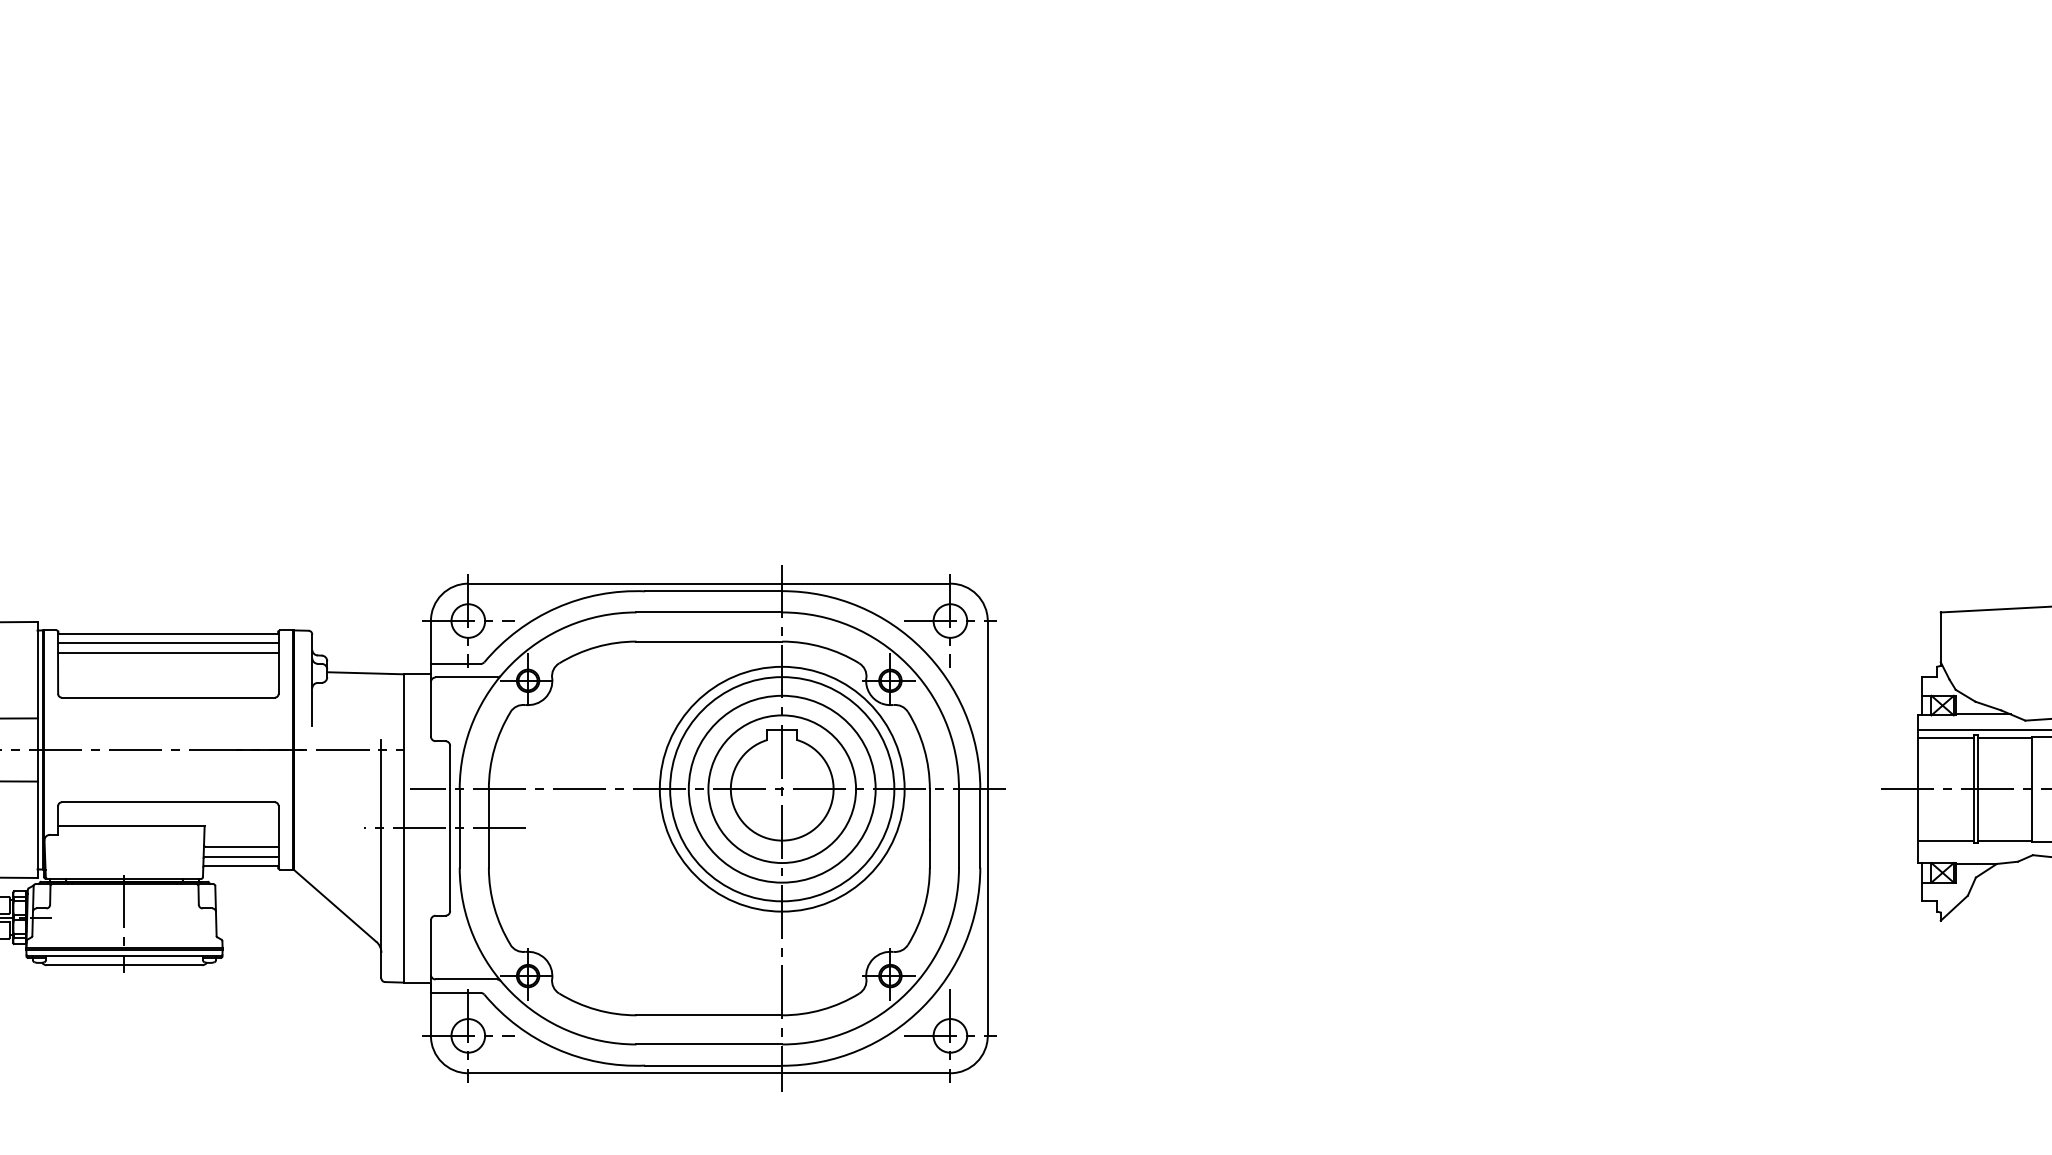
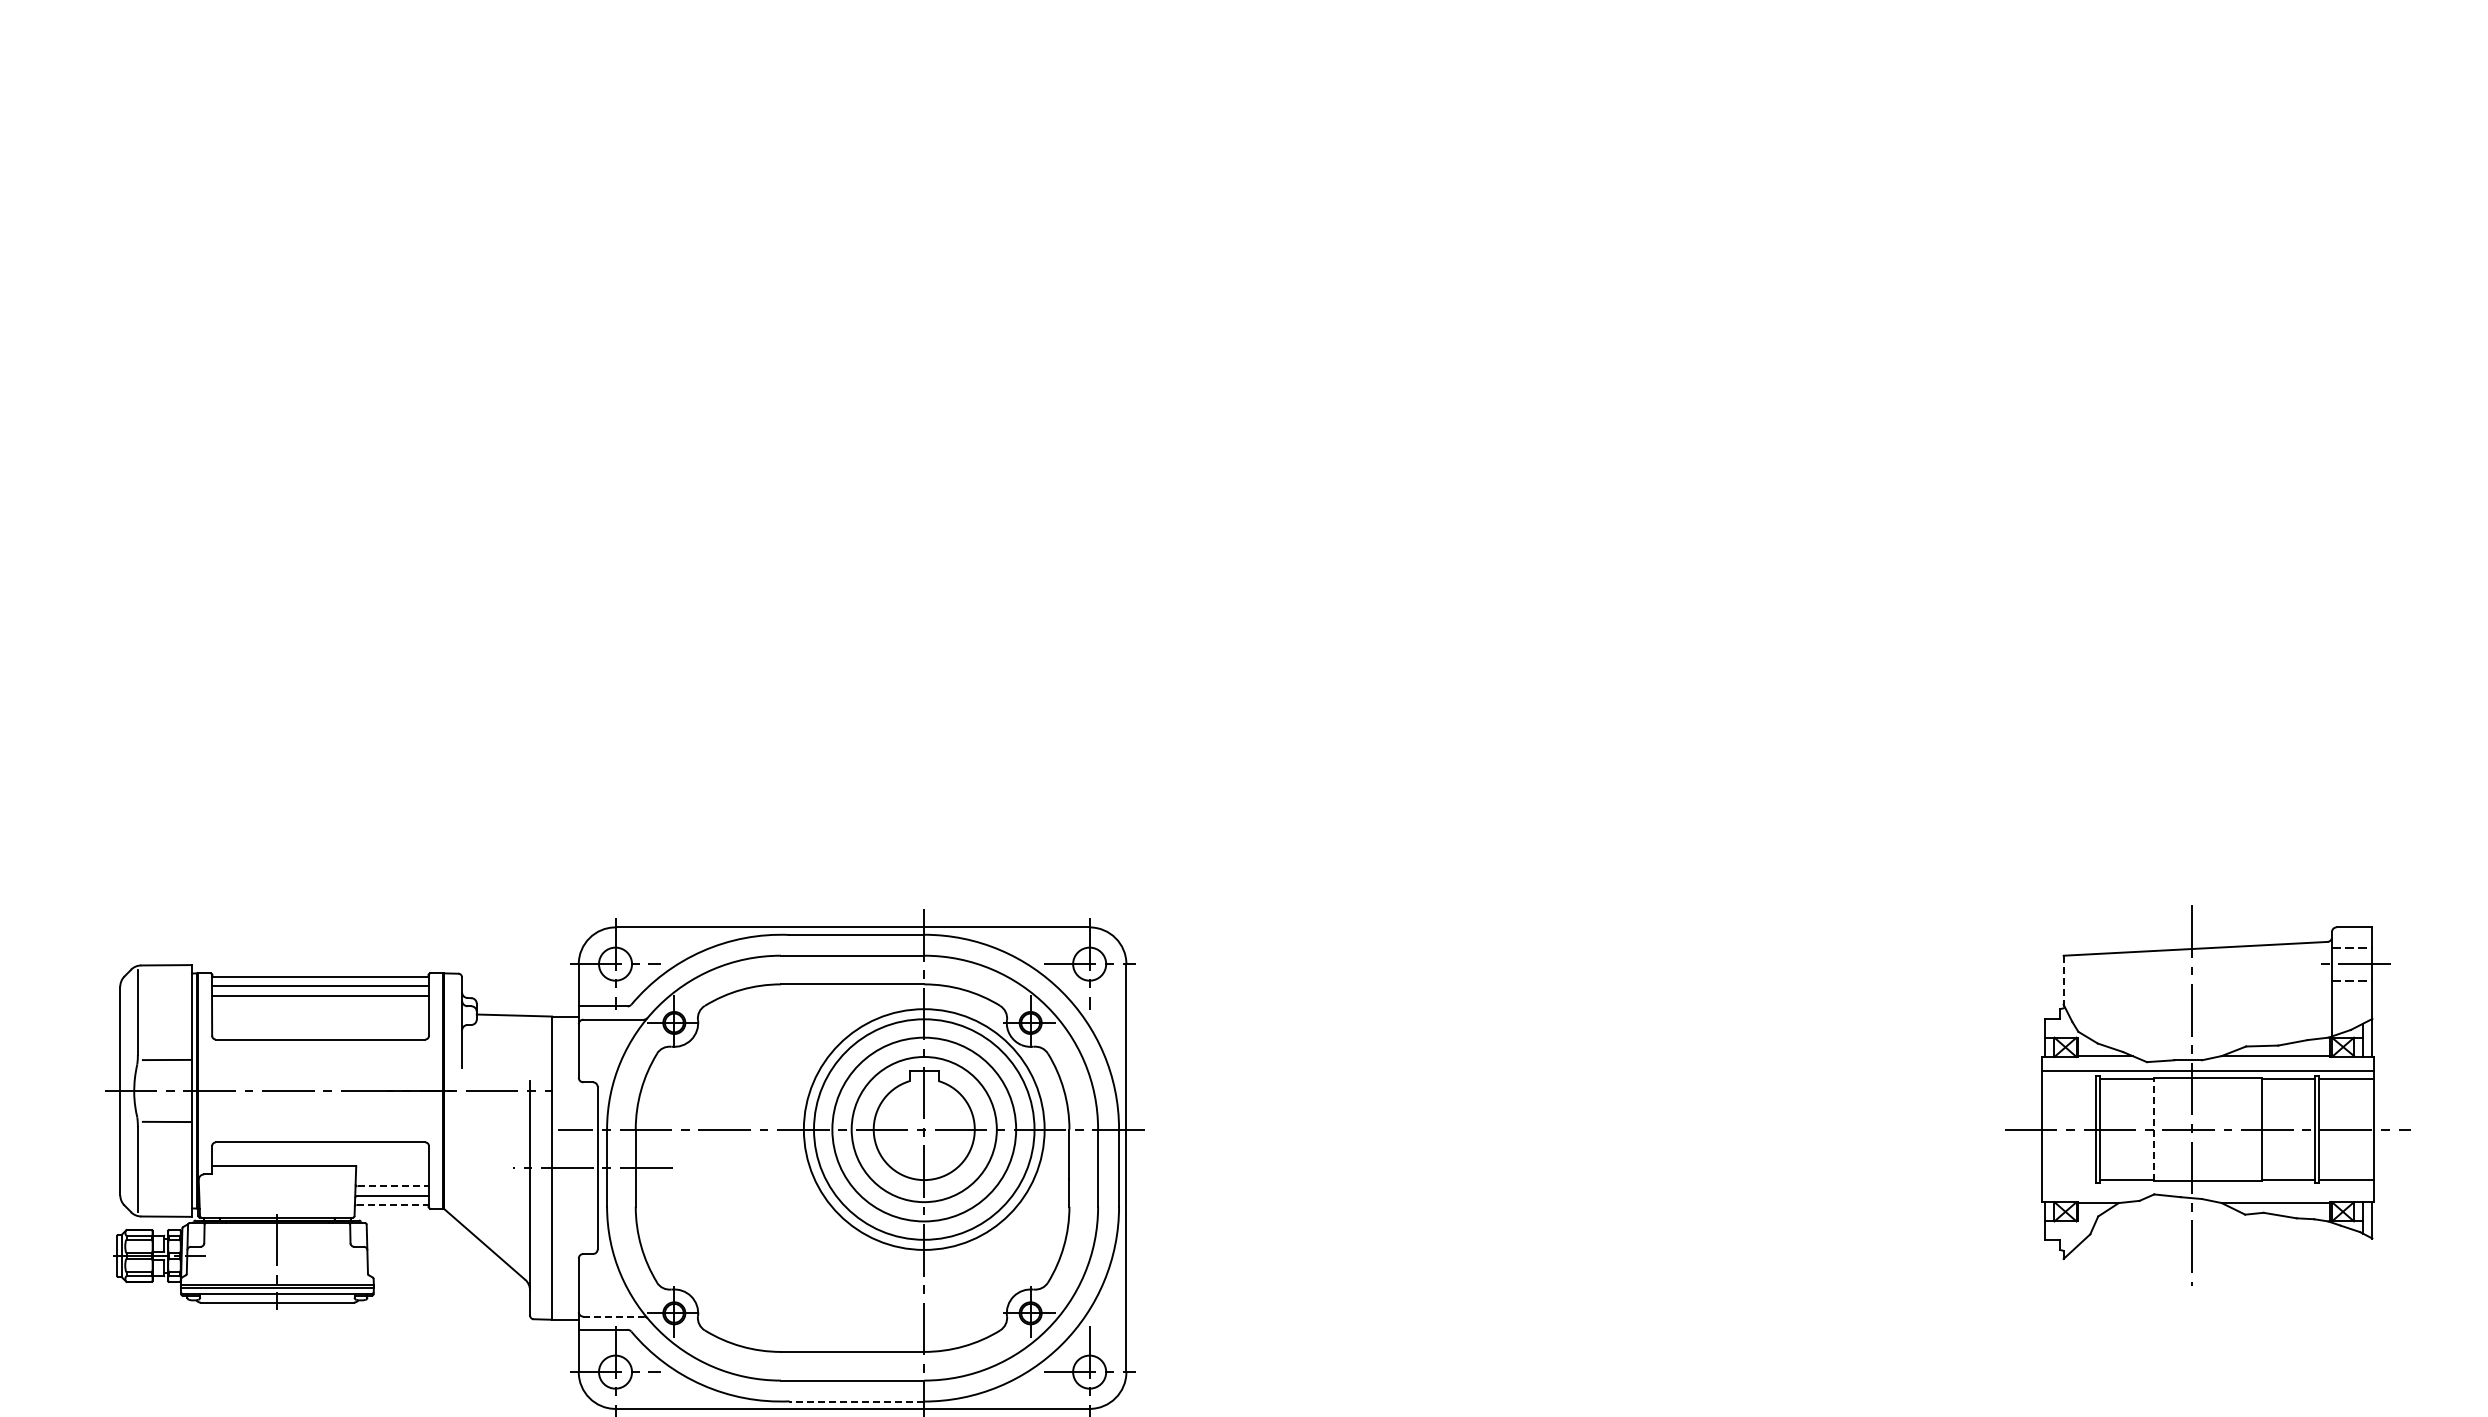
line: (1940, 639) -> (2063, 982), solid -> dashed
line: (1945, 738) -> (2068, 1079), removed
line: (2032, 789) -> (2153, 1129), solid -> dashed
line: (1945, 841) -> (2068, 1180), removed
line: (242, 847) -> (393, 1186), solid -> dashed
line: (241, 865) -> (392, 1204), solid -> dashed
line: (467, 979) -> (614, 1316), solid -> dashed
line: (713, 1065) -> (856, 1401), solid -> dashed

